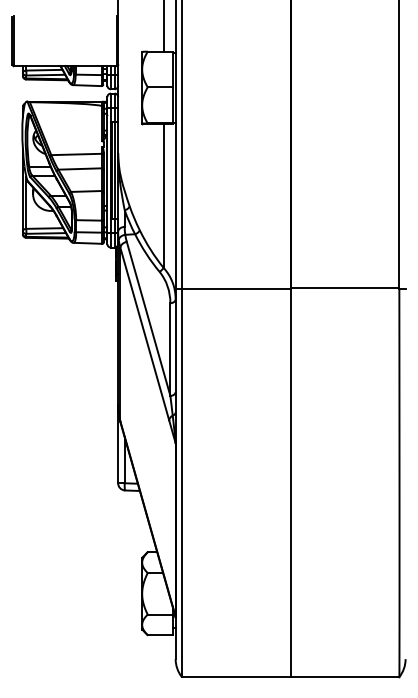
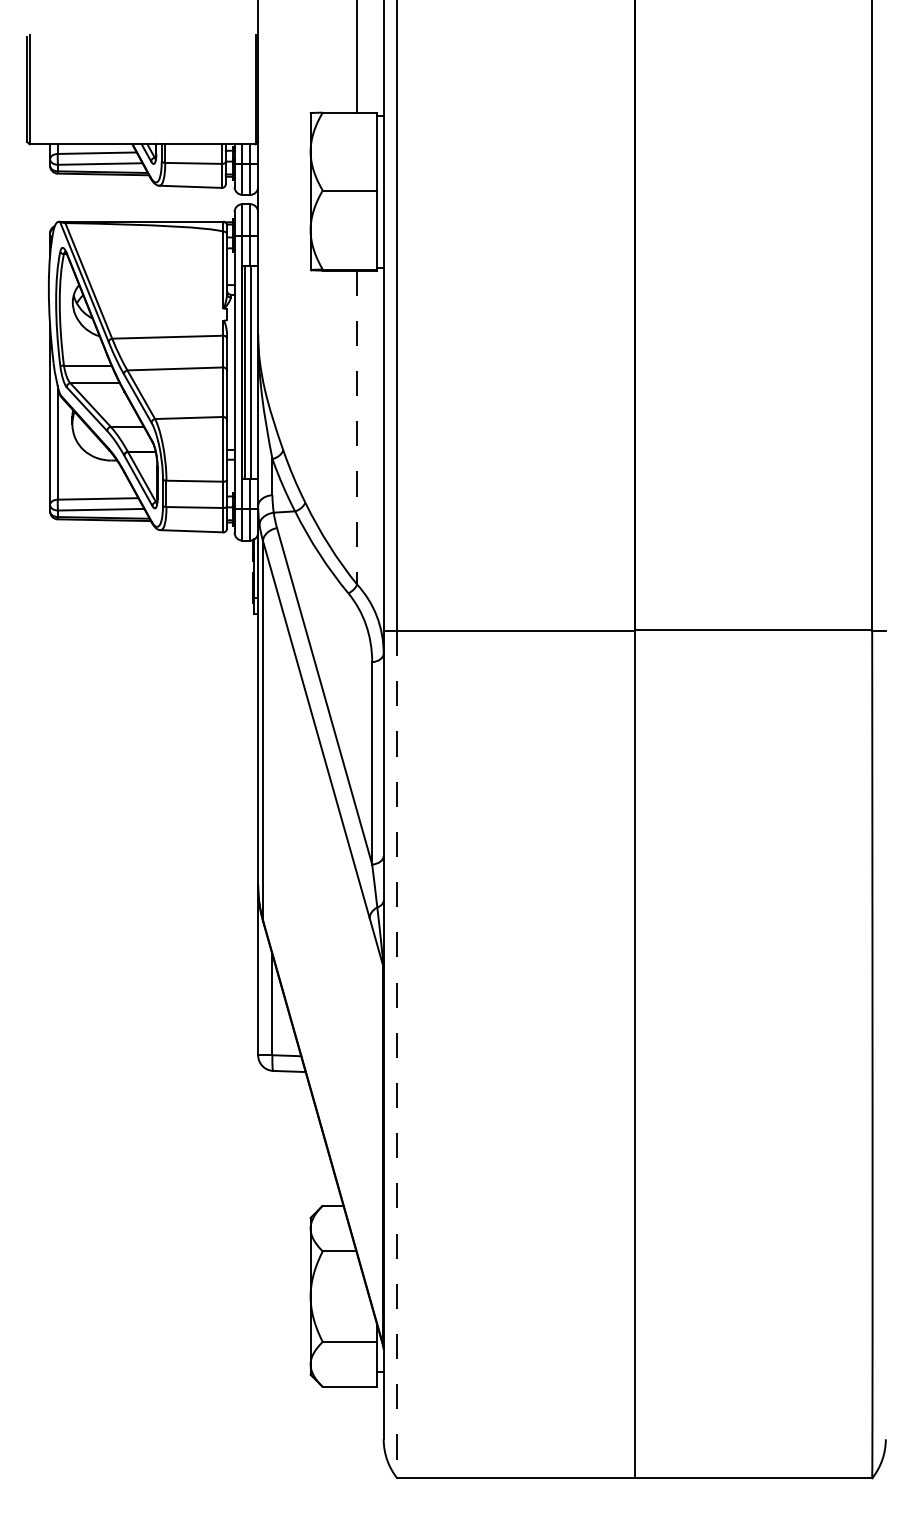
line: (163, 195) -> (357, 426), solid -> dashed
line: (181, 483) -> (396, 1055), solid -> dashed

